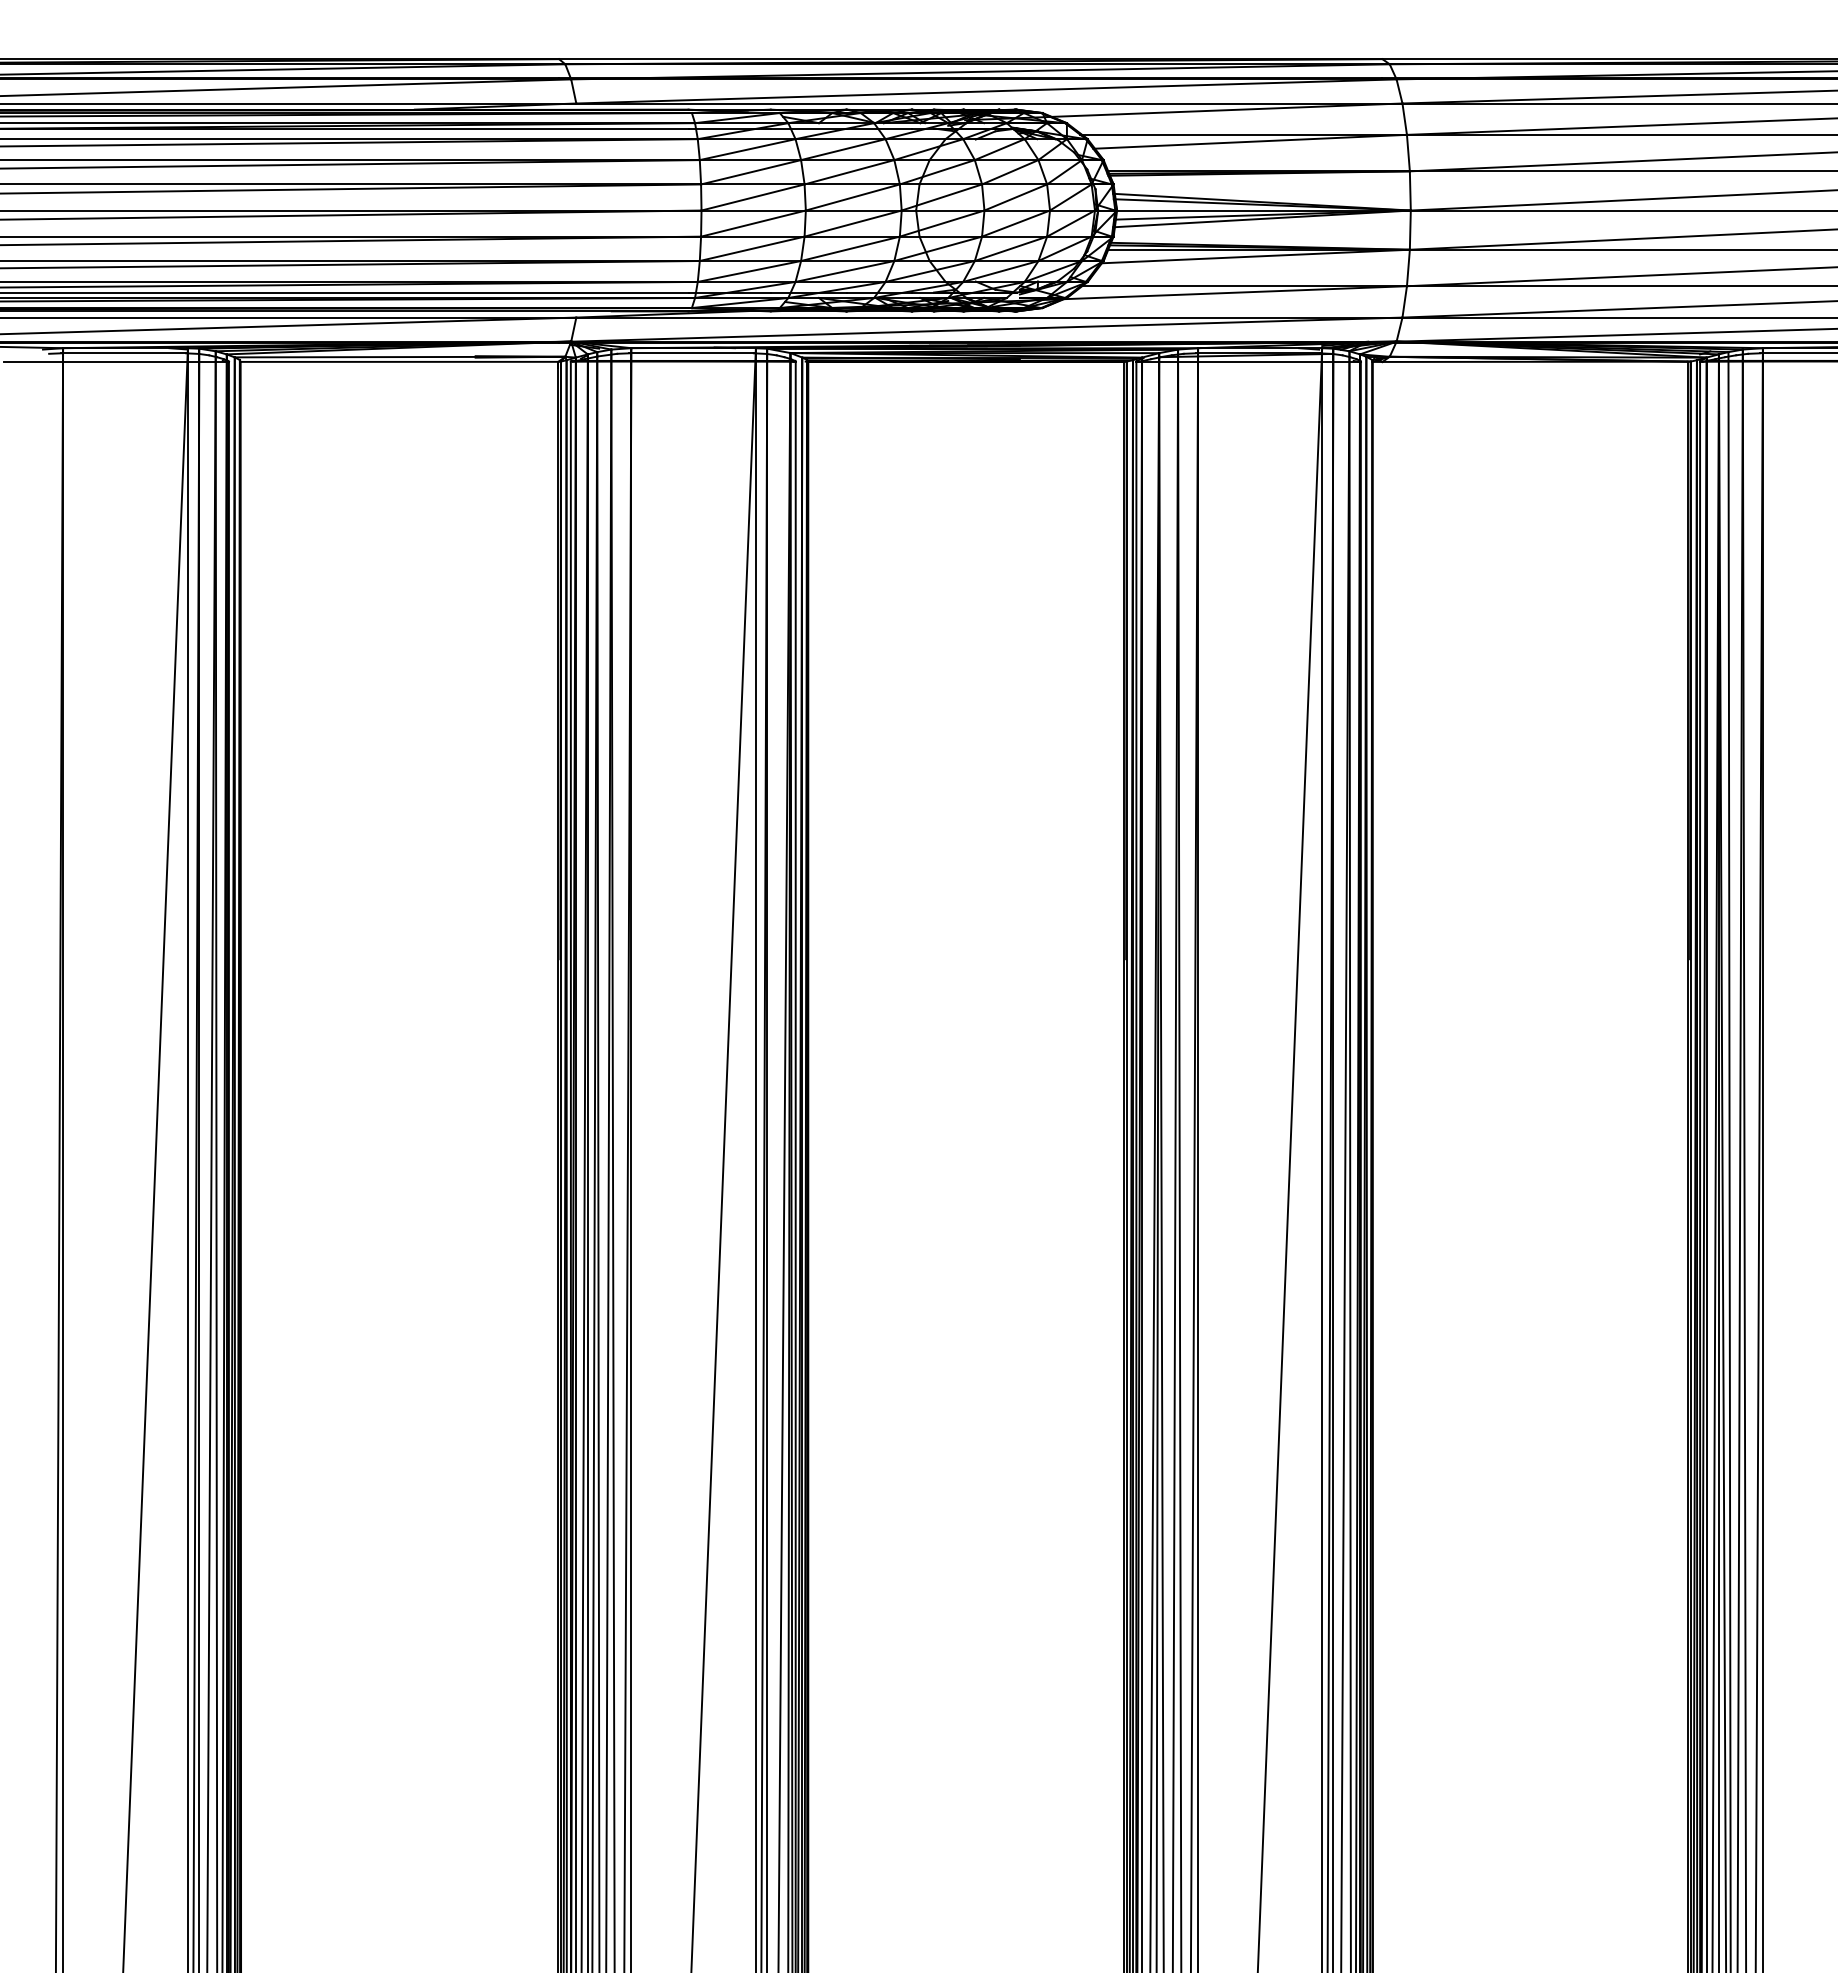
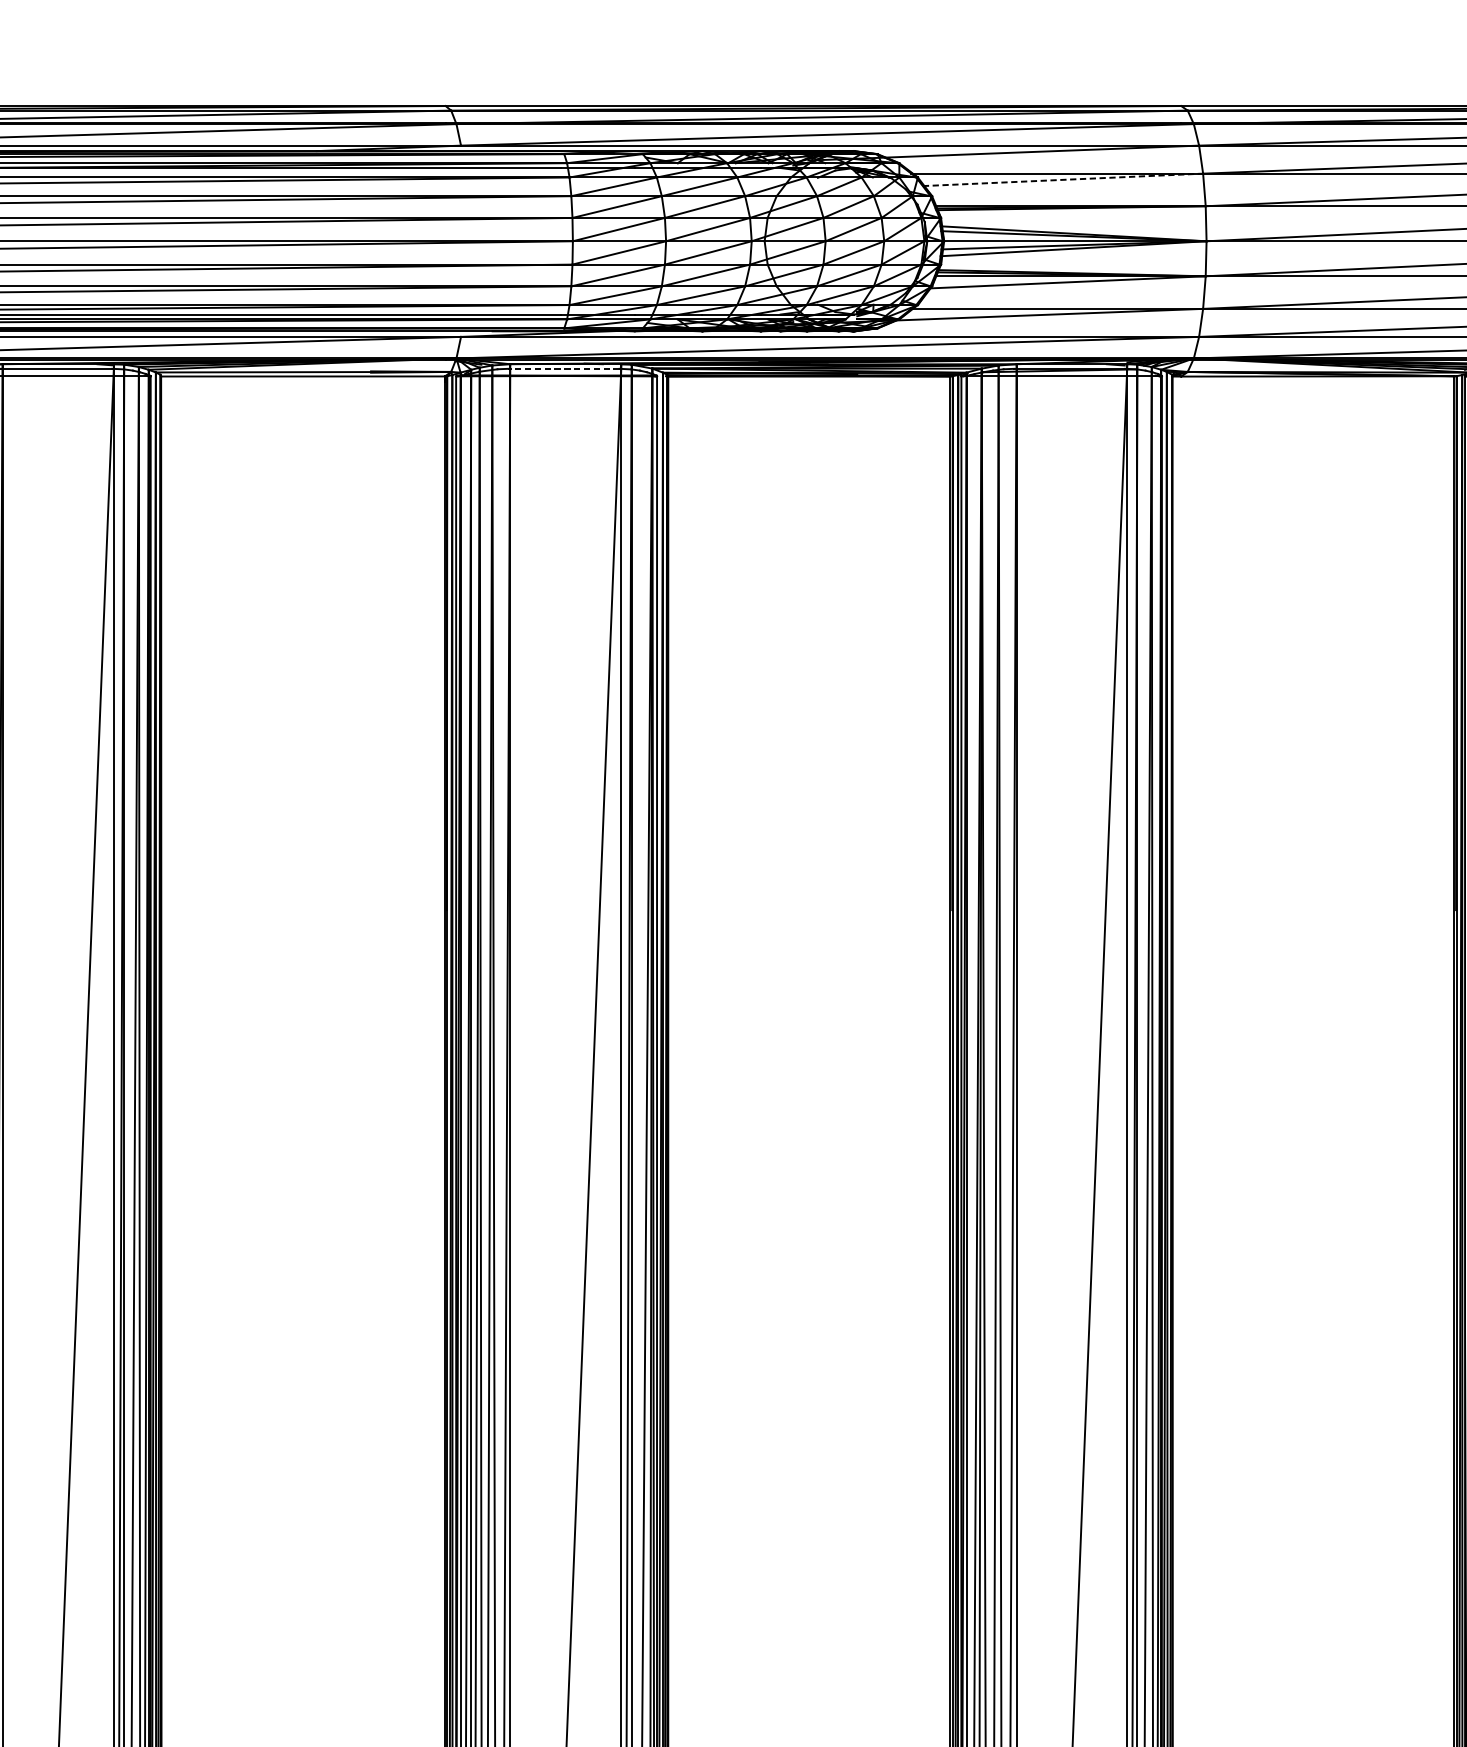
line: (1250, 141) -> (1063, 179), solid -> dashed
line: (691, 353) -> (563, 368), solid -> dashed

